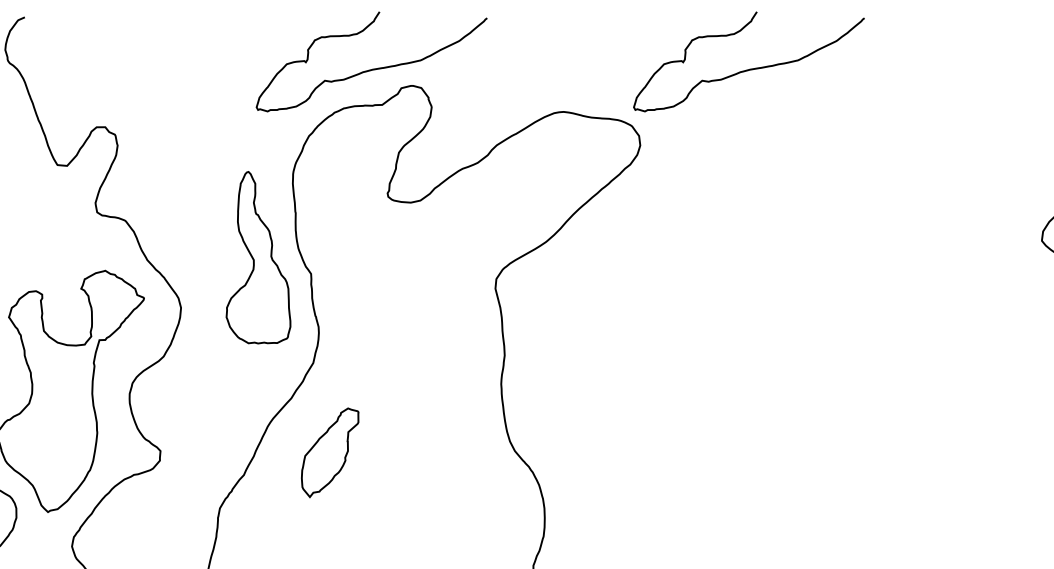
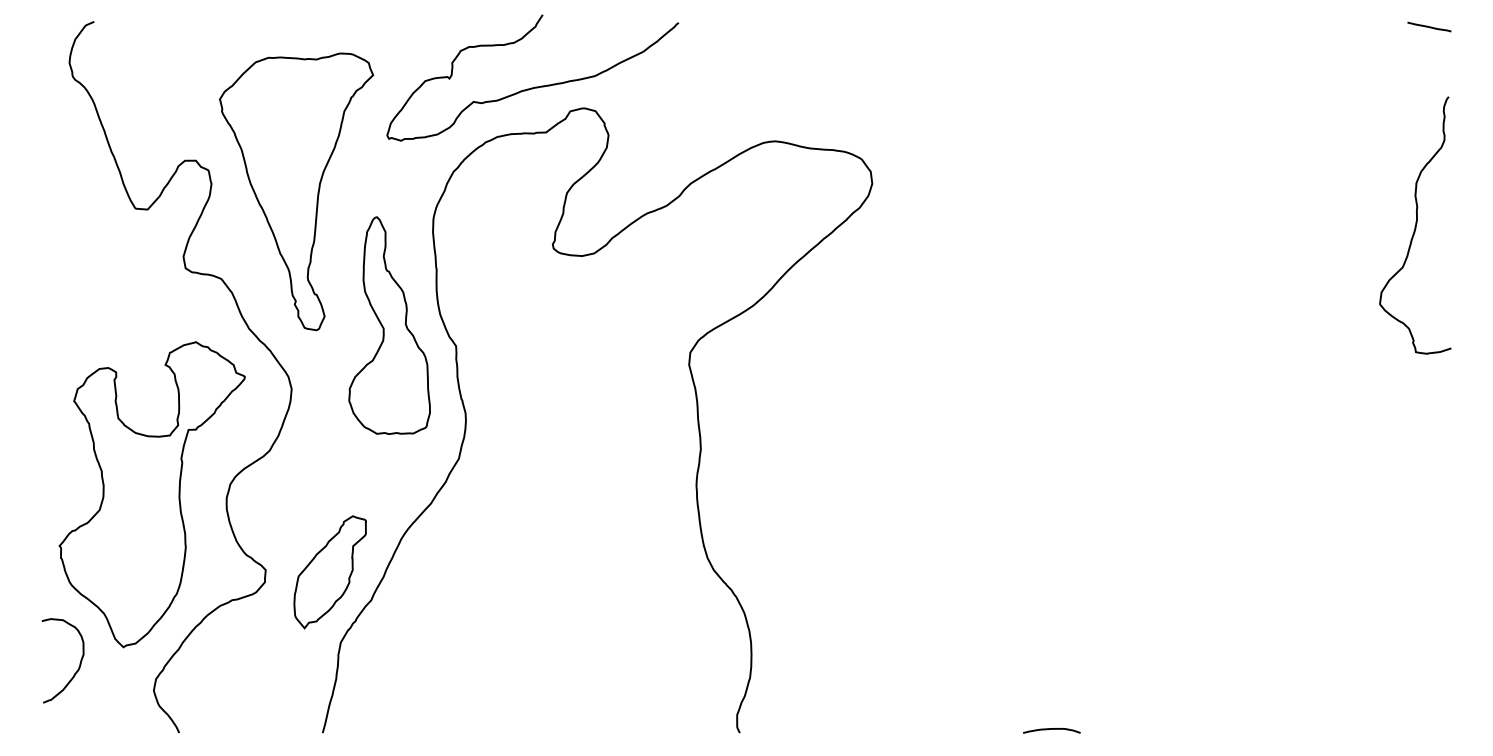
curve: (751, 68) -> (1012, 86), removed
part: (184, 151) -> (296, 191), added
part: (329, 452) -> (329, 572), moved

